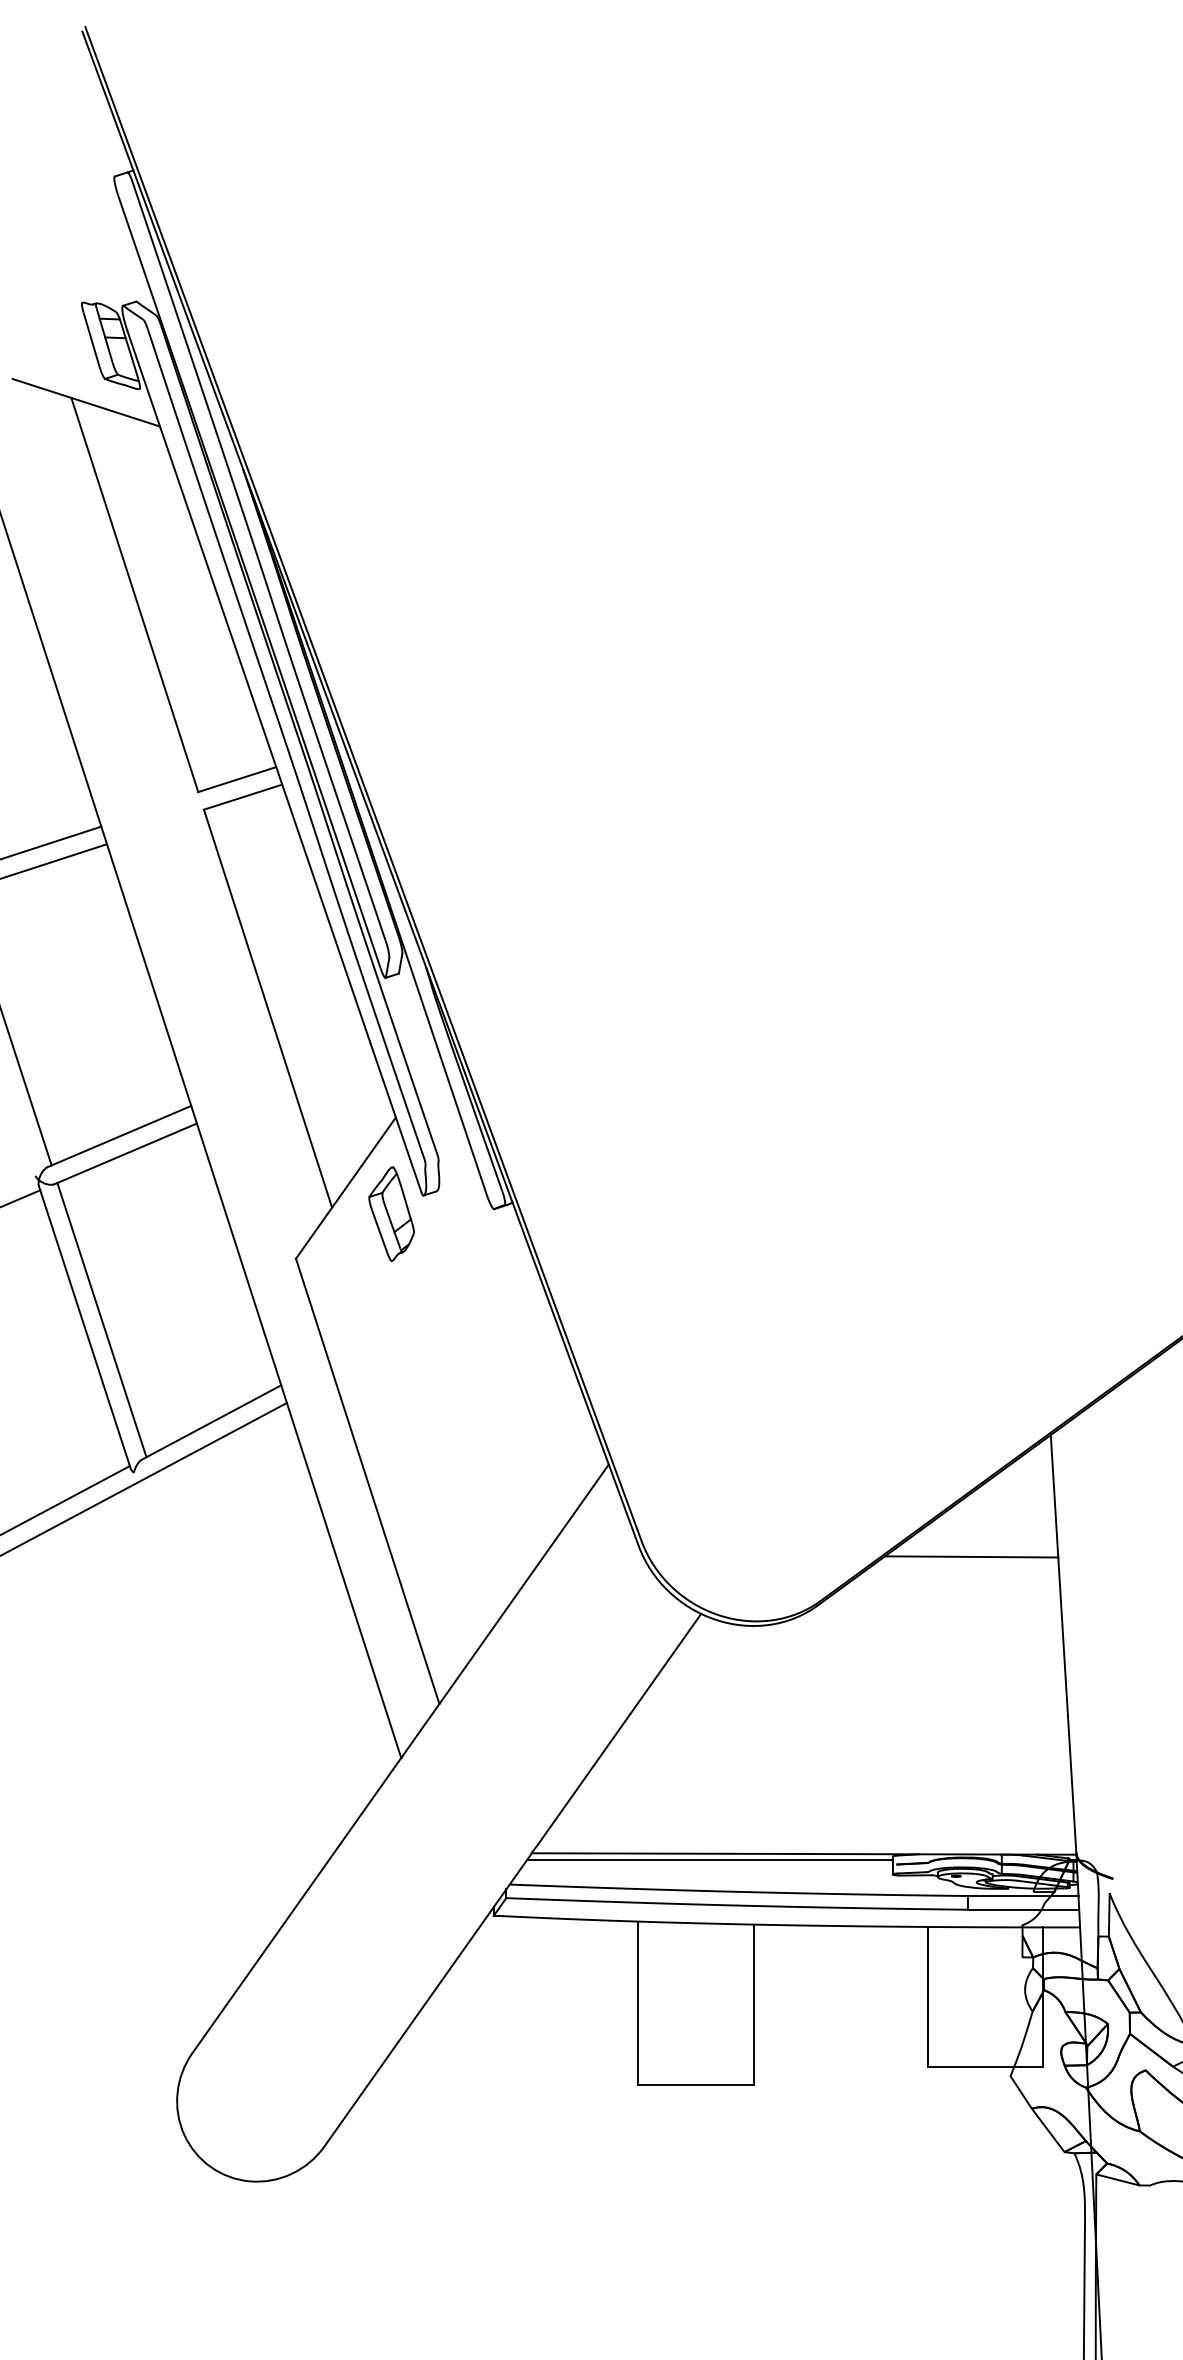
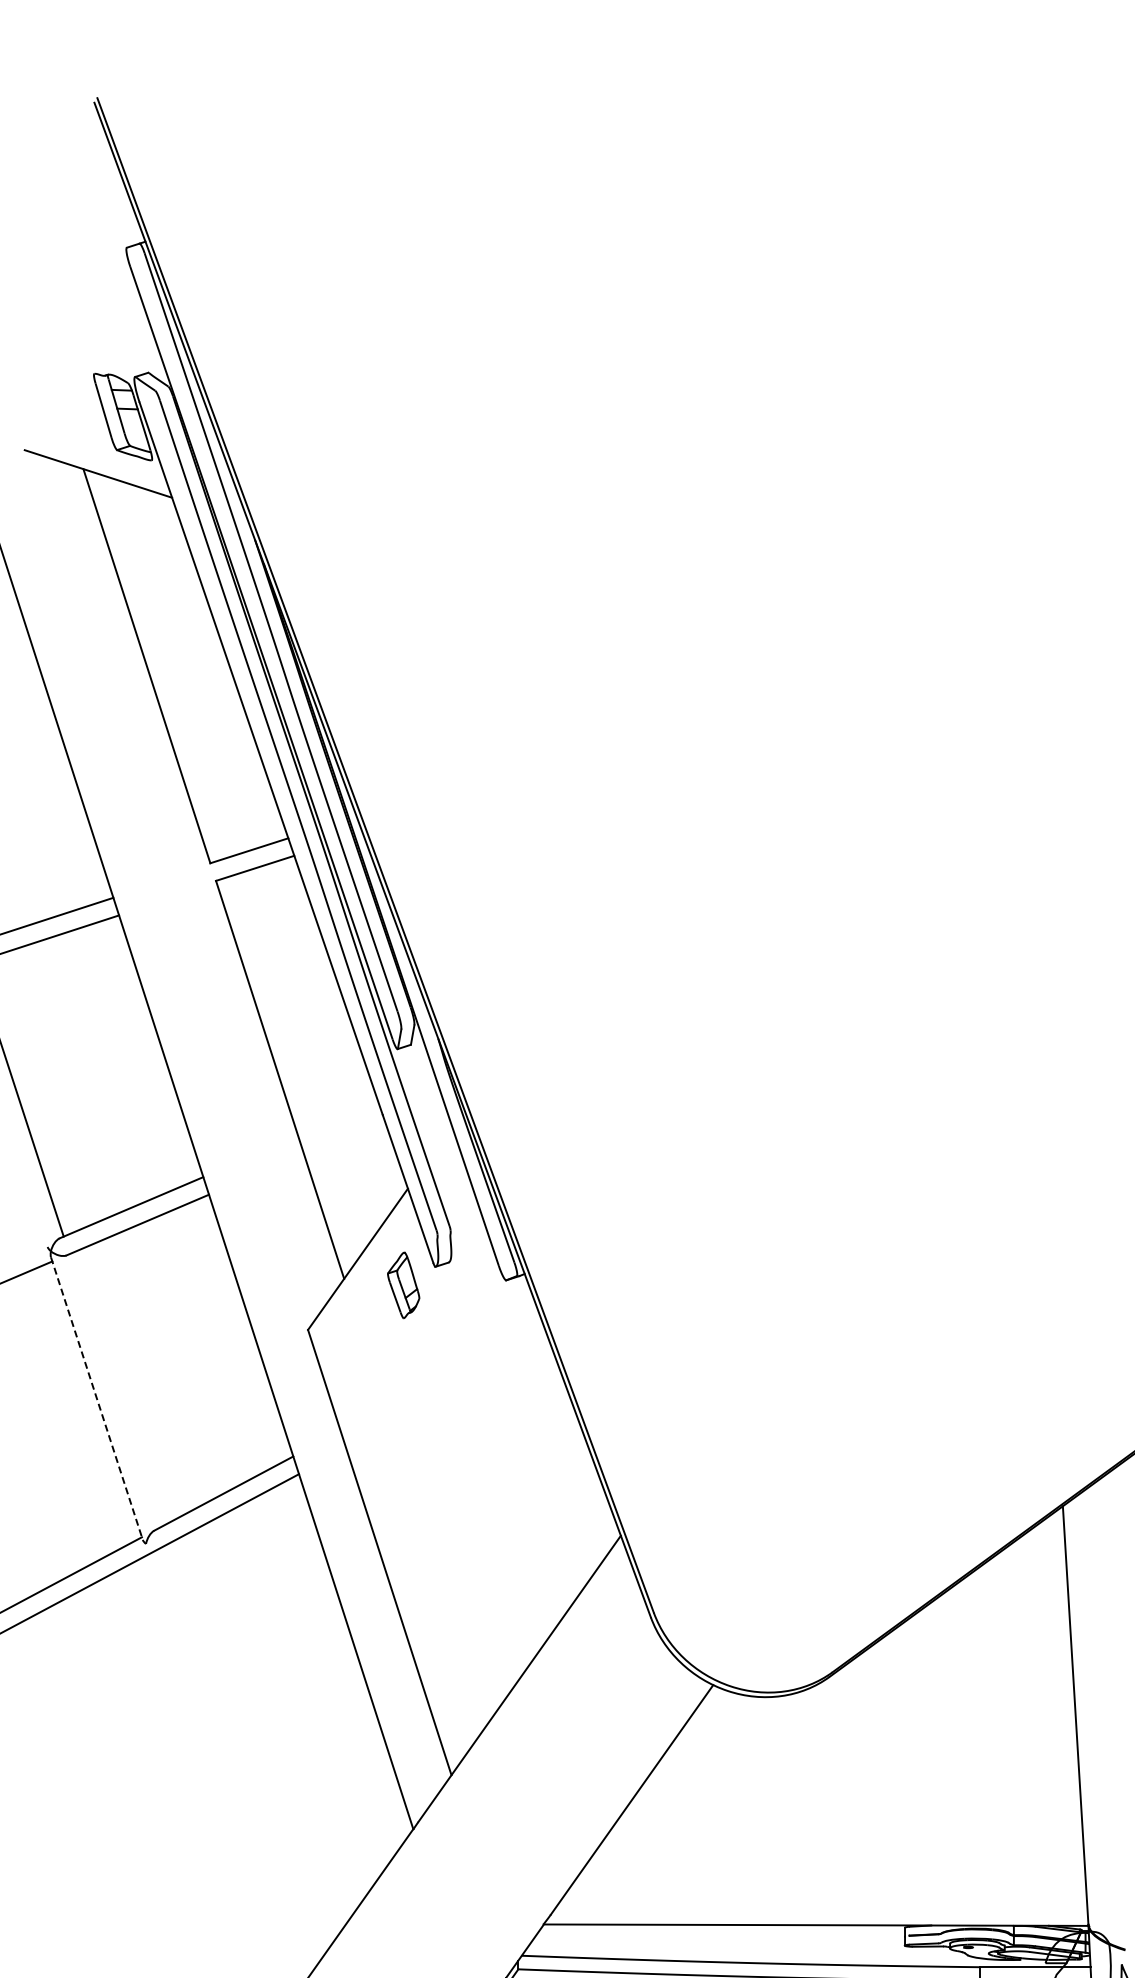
part: (391, 1214) -> (403, 1285), size x0.7
line: (101, 1320) -> (113, 1391), removed
line: (84, 1327) -> (96, 1398), solid -> dashed
line: (971, 1556) -> (983, 1627), removed
line: (709, 1859) -> (721, 1930), removed

